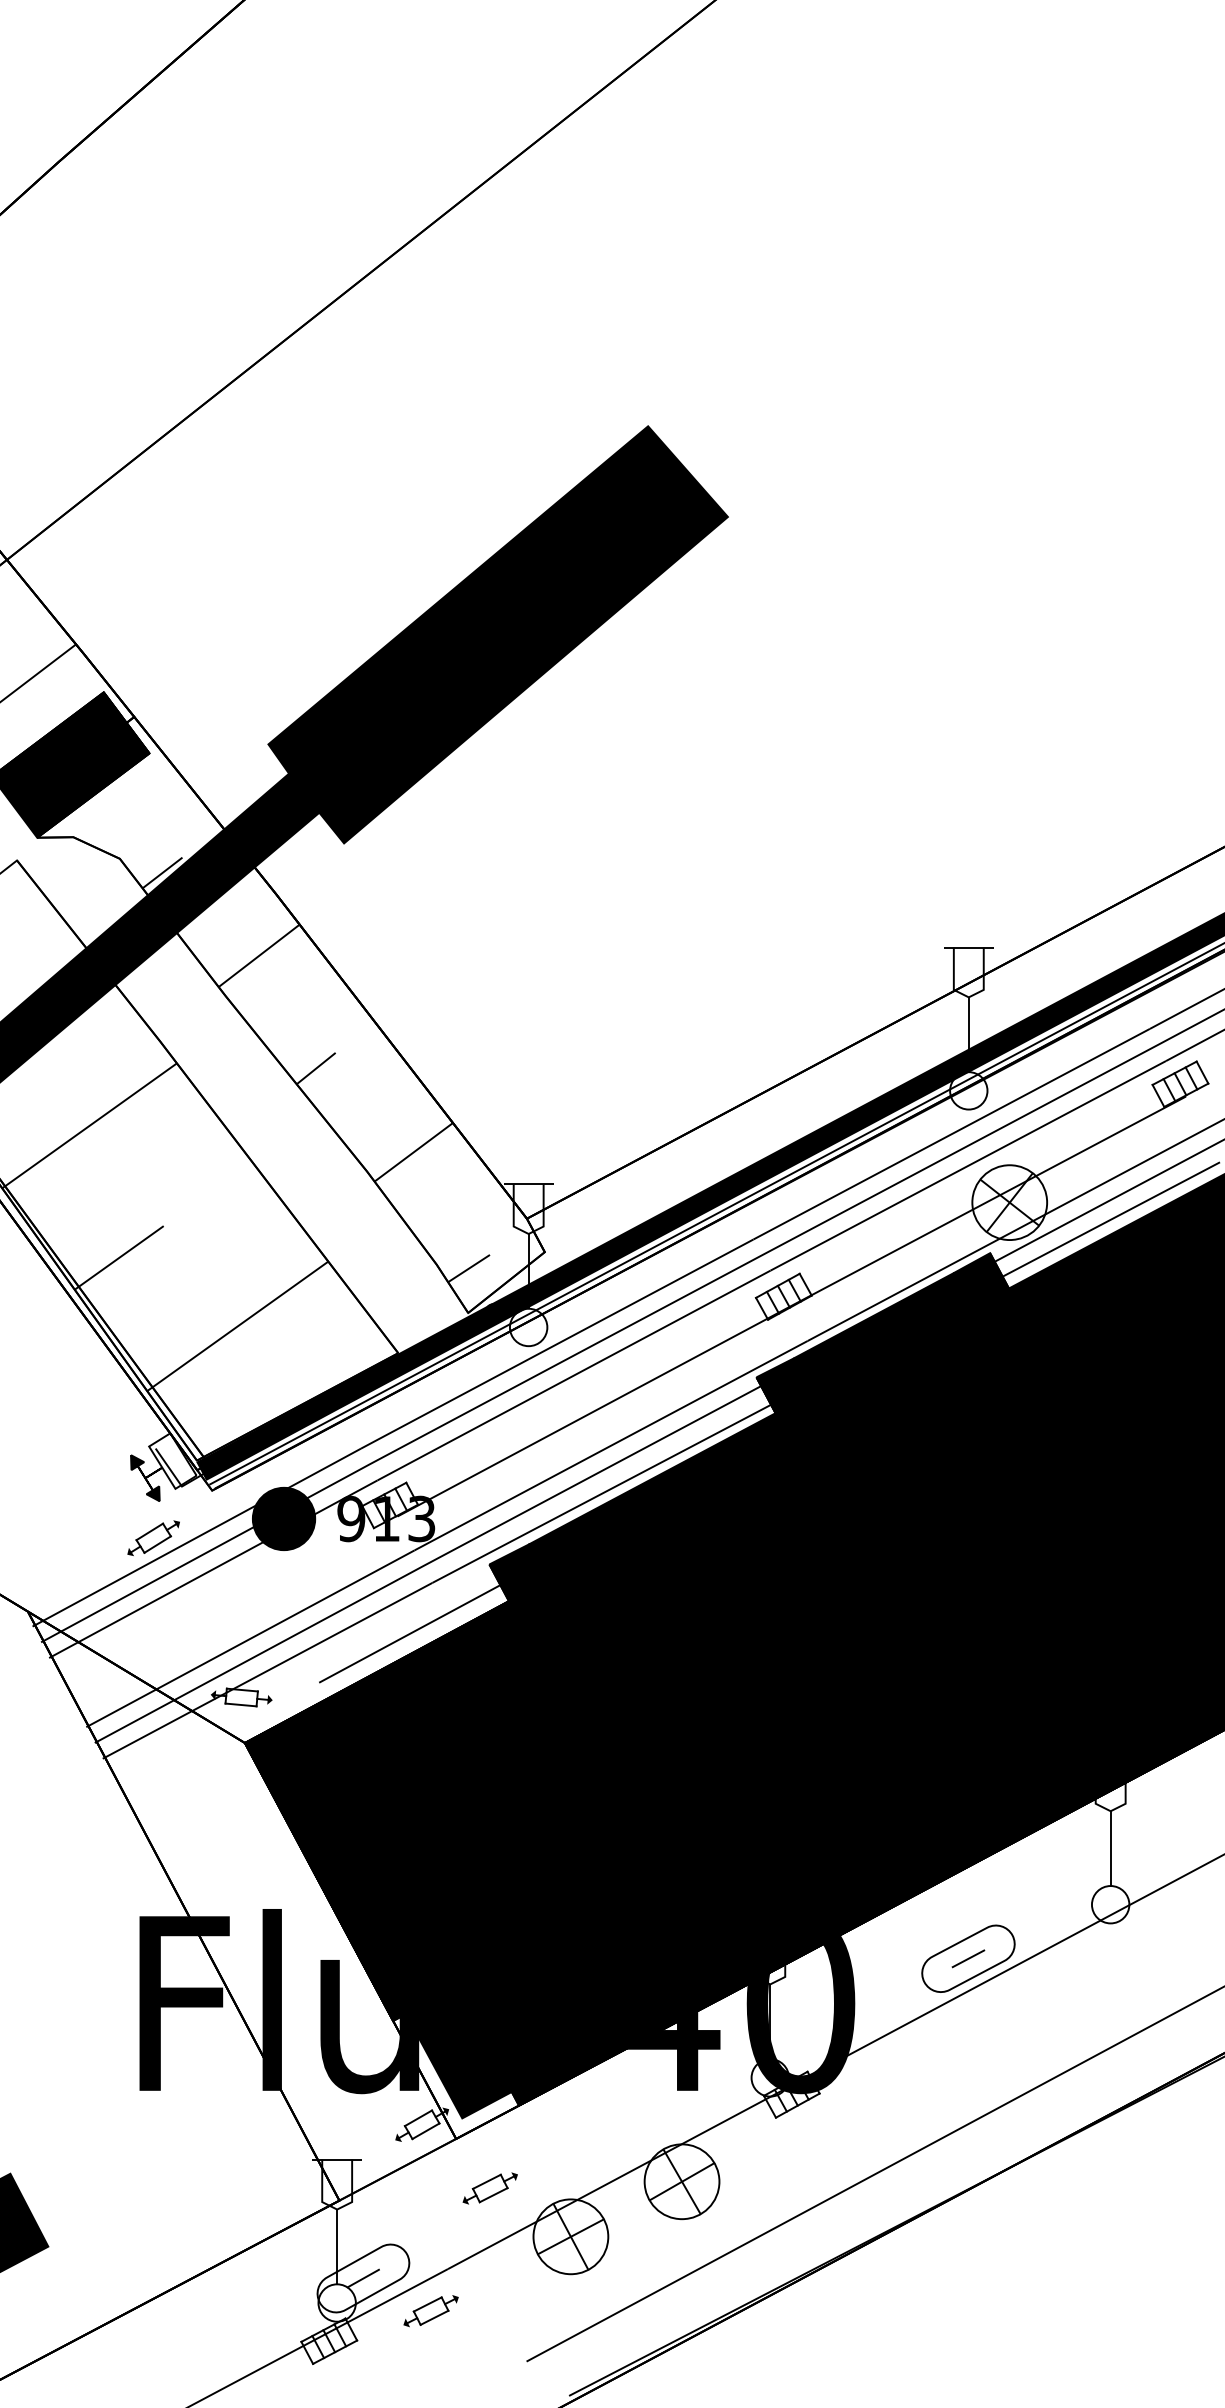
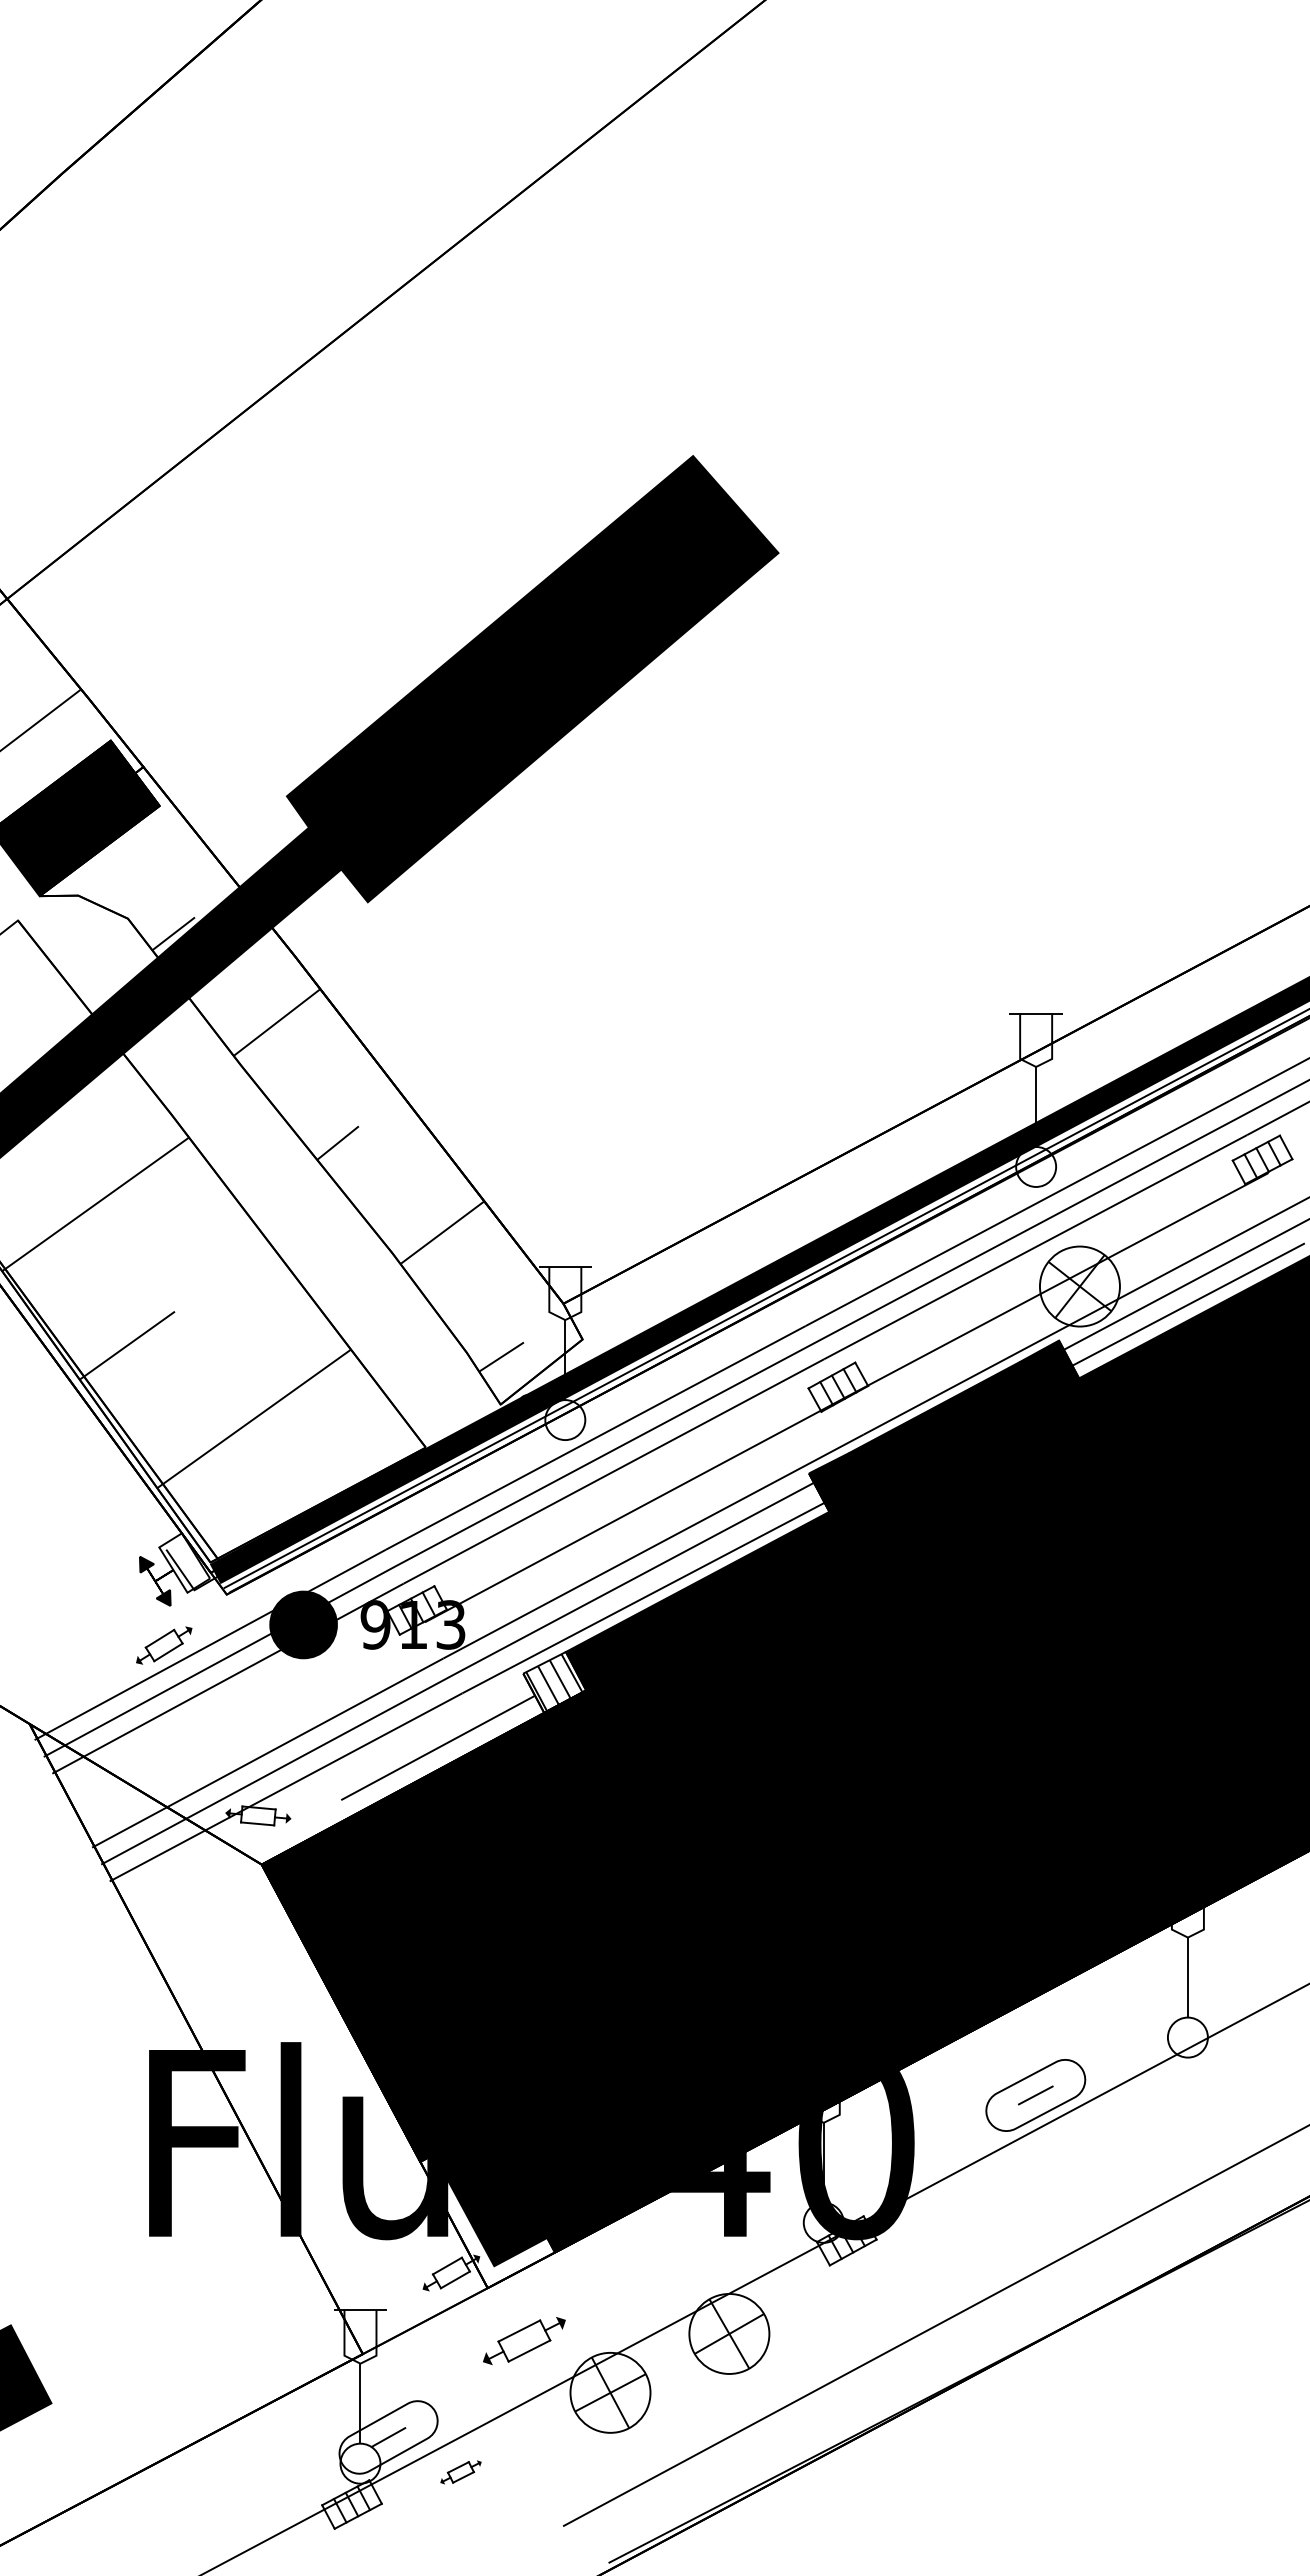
fill: (518, 1573) -> (554, 1683), removed
part: (489, 2188) -> (523, 2341), size x1.4
part: (430, 2311) -> (460, 2472), size x0.7

